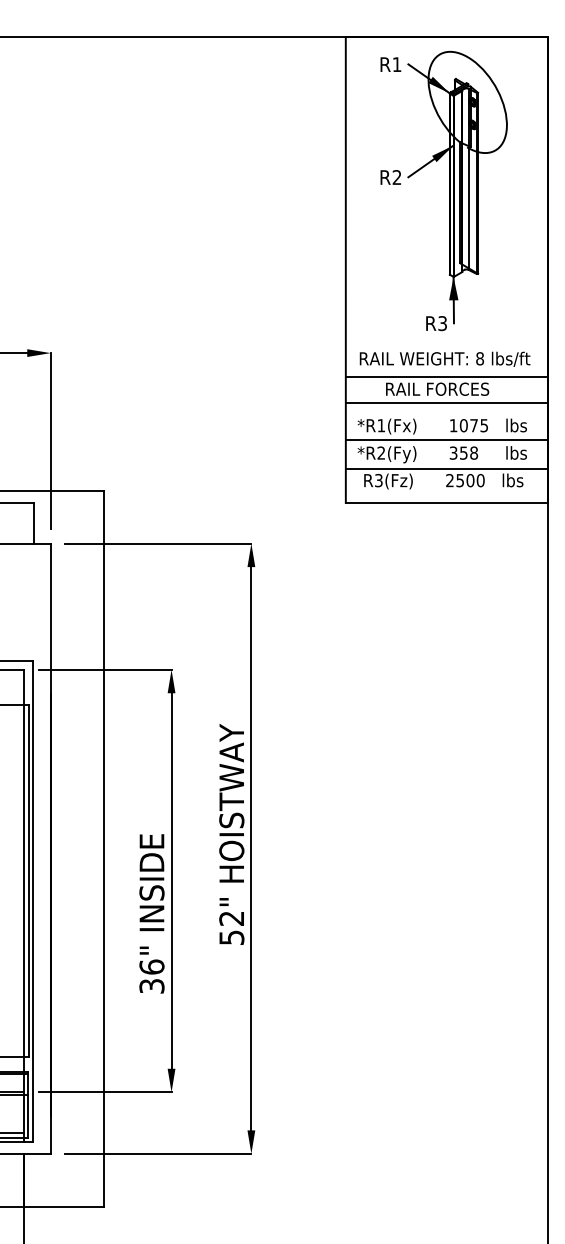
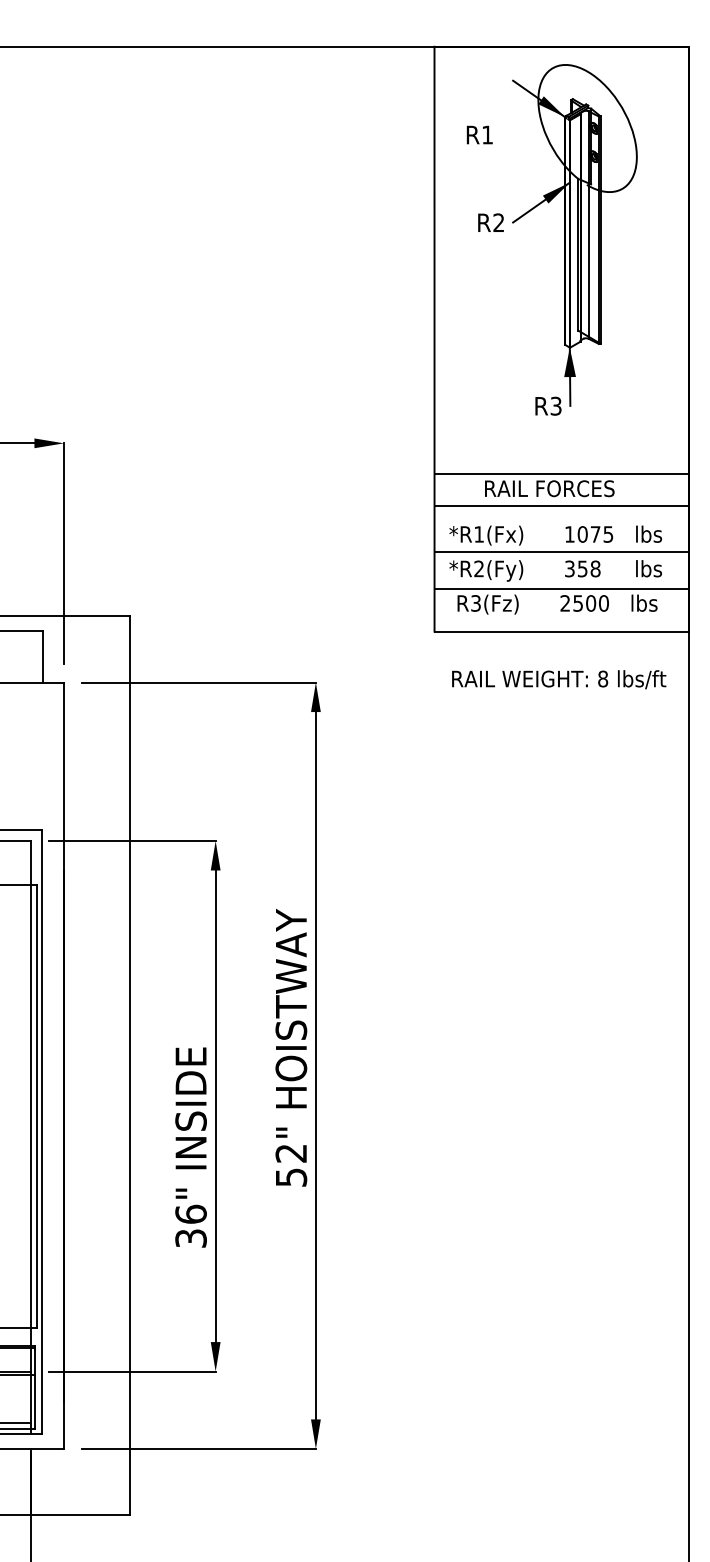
text: (390, 64) -> (479, 134), moved
text: (444, 358) -> (558, 678), moved

